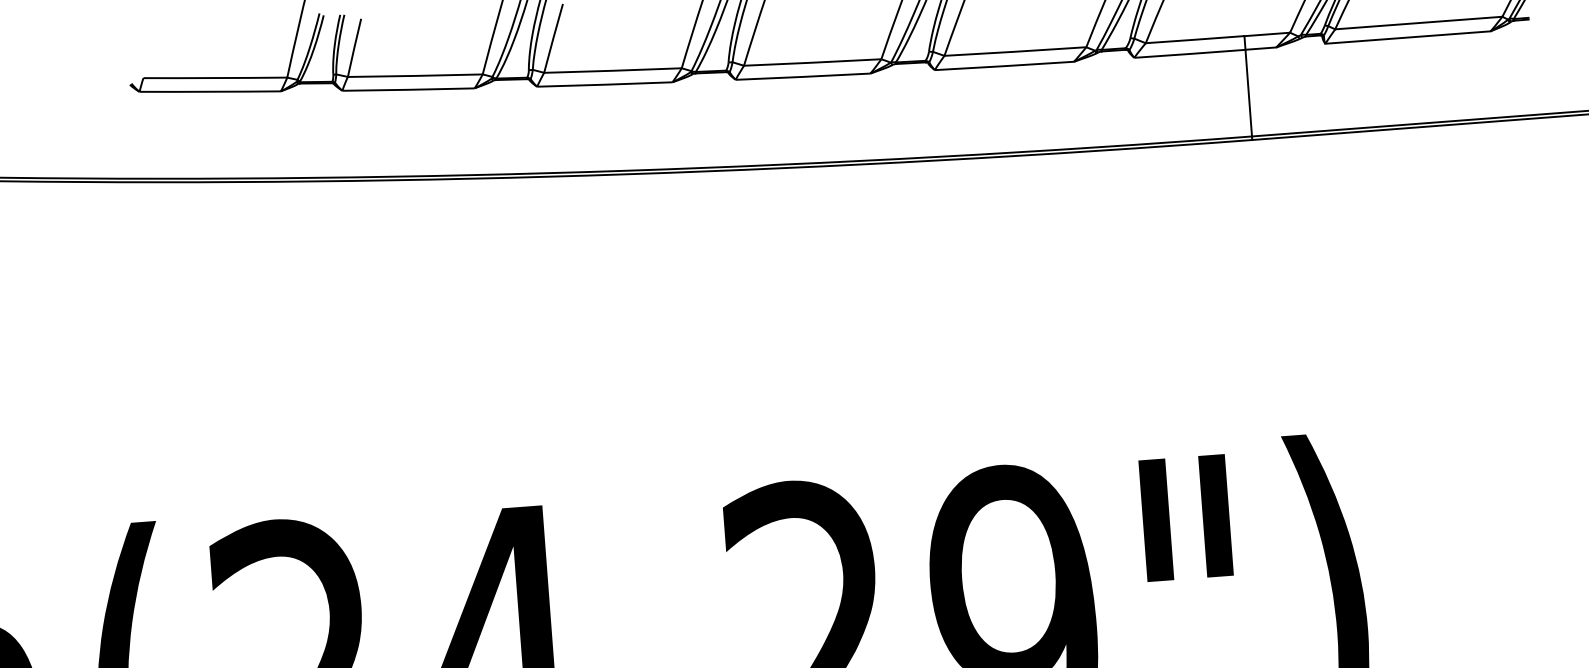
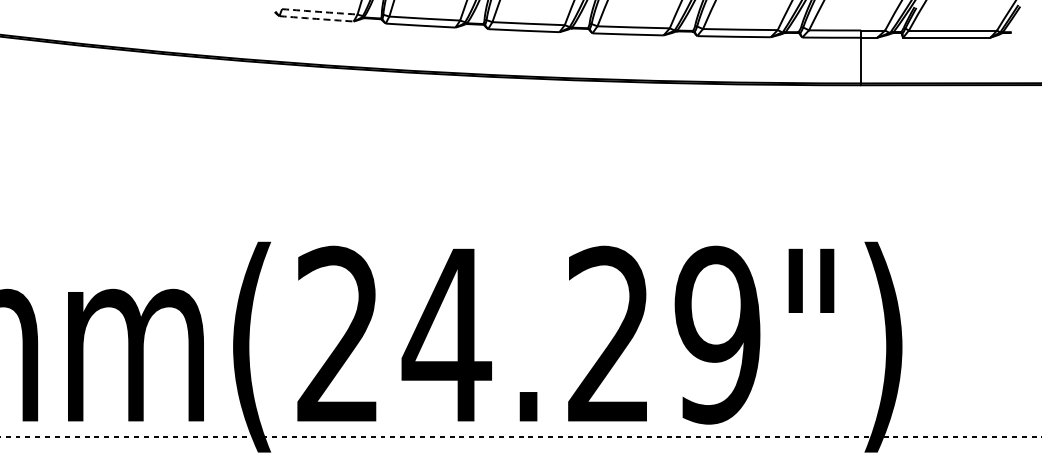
arc: (214, 77) -> (319, 11), solid -> dashed
arc: (209, 90) -> (316, 18), solid -> dashed

